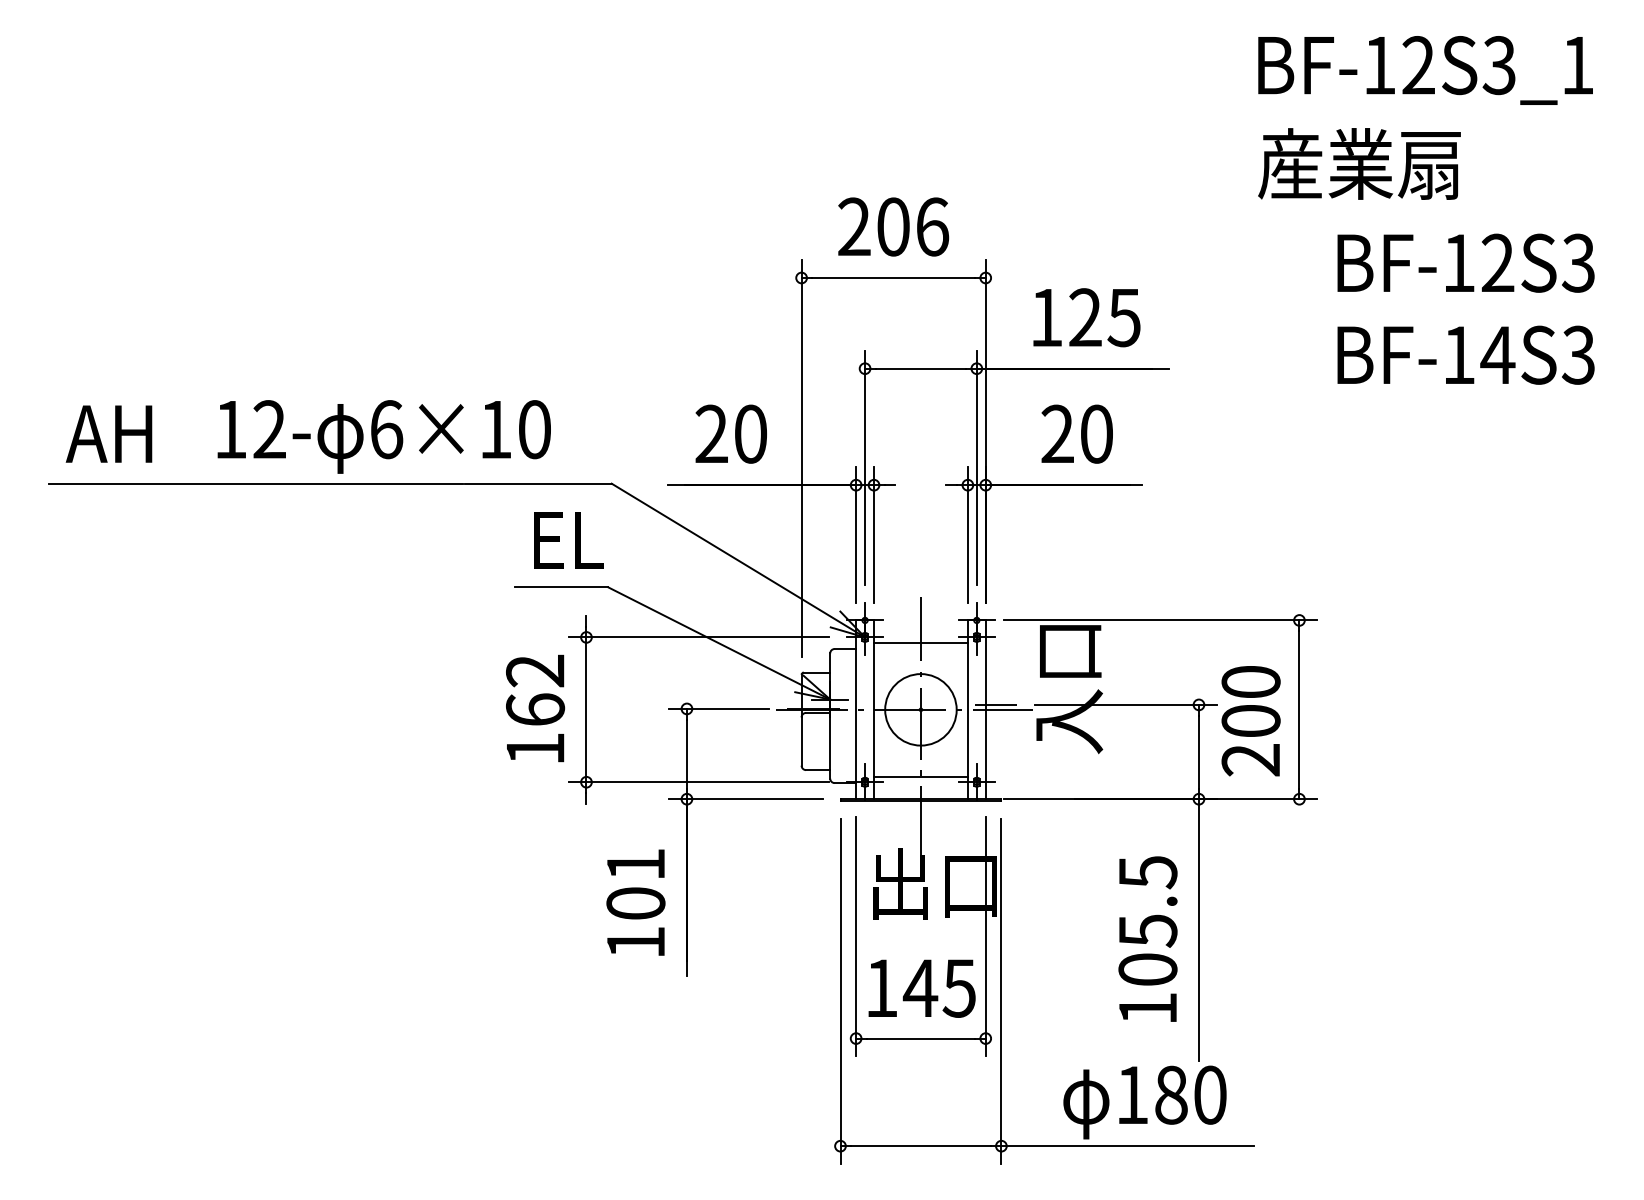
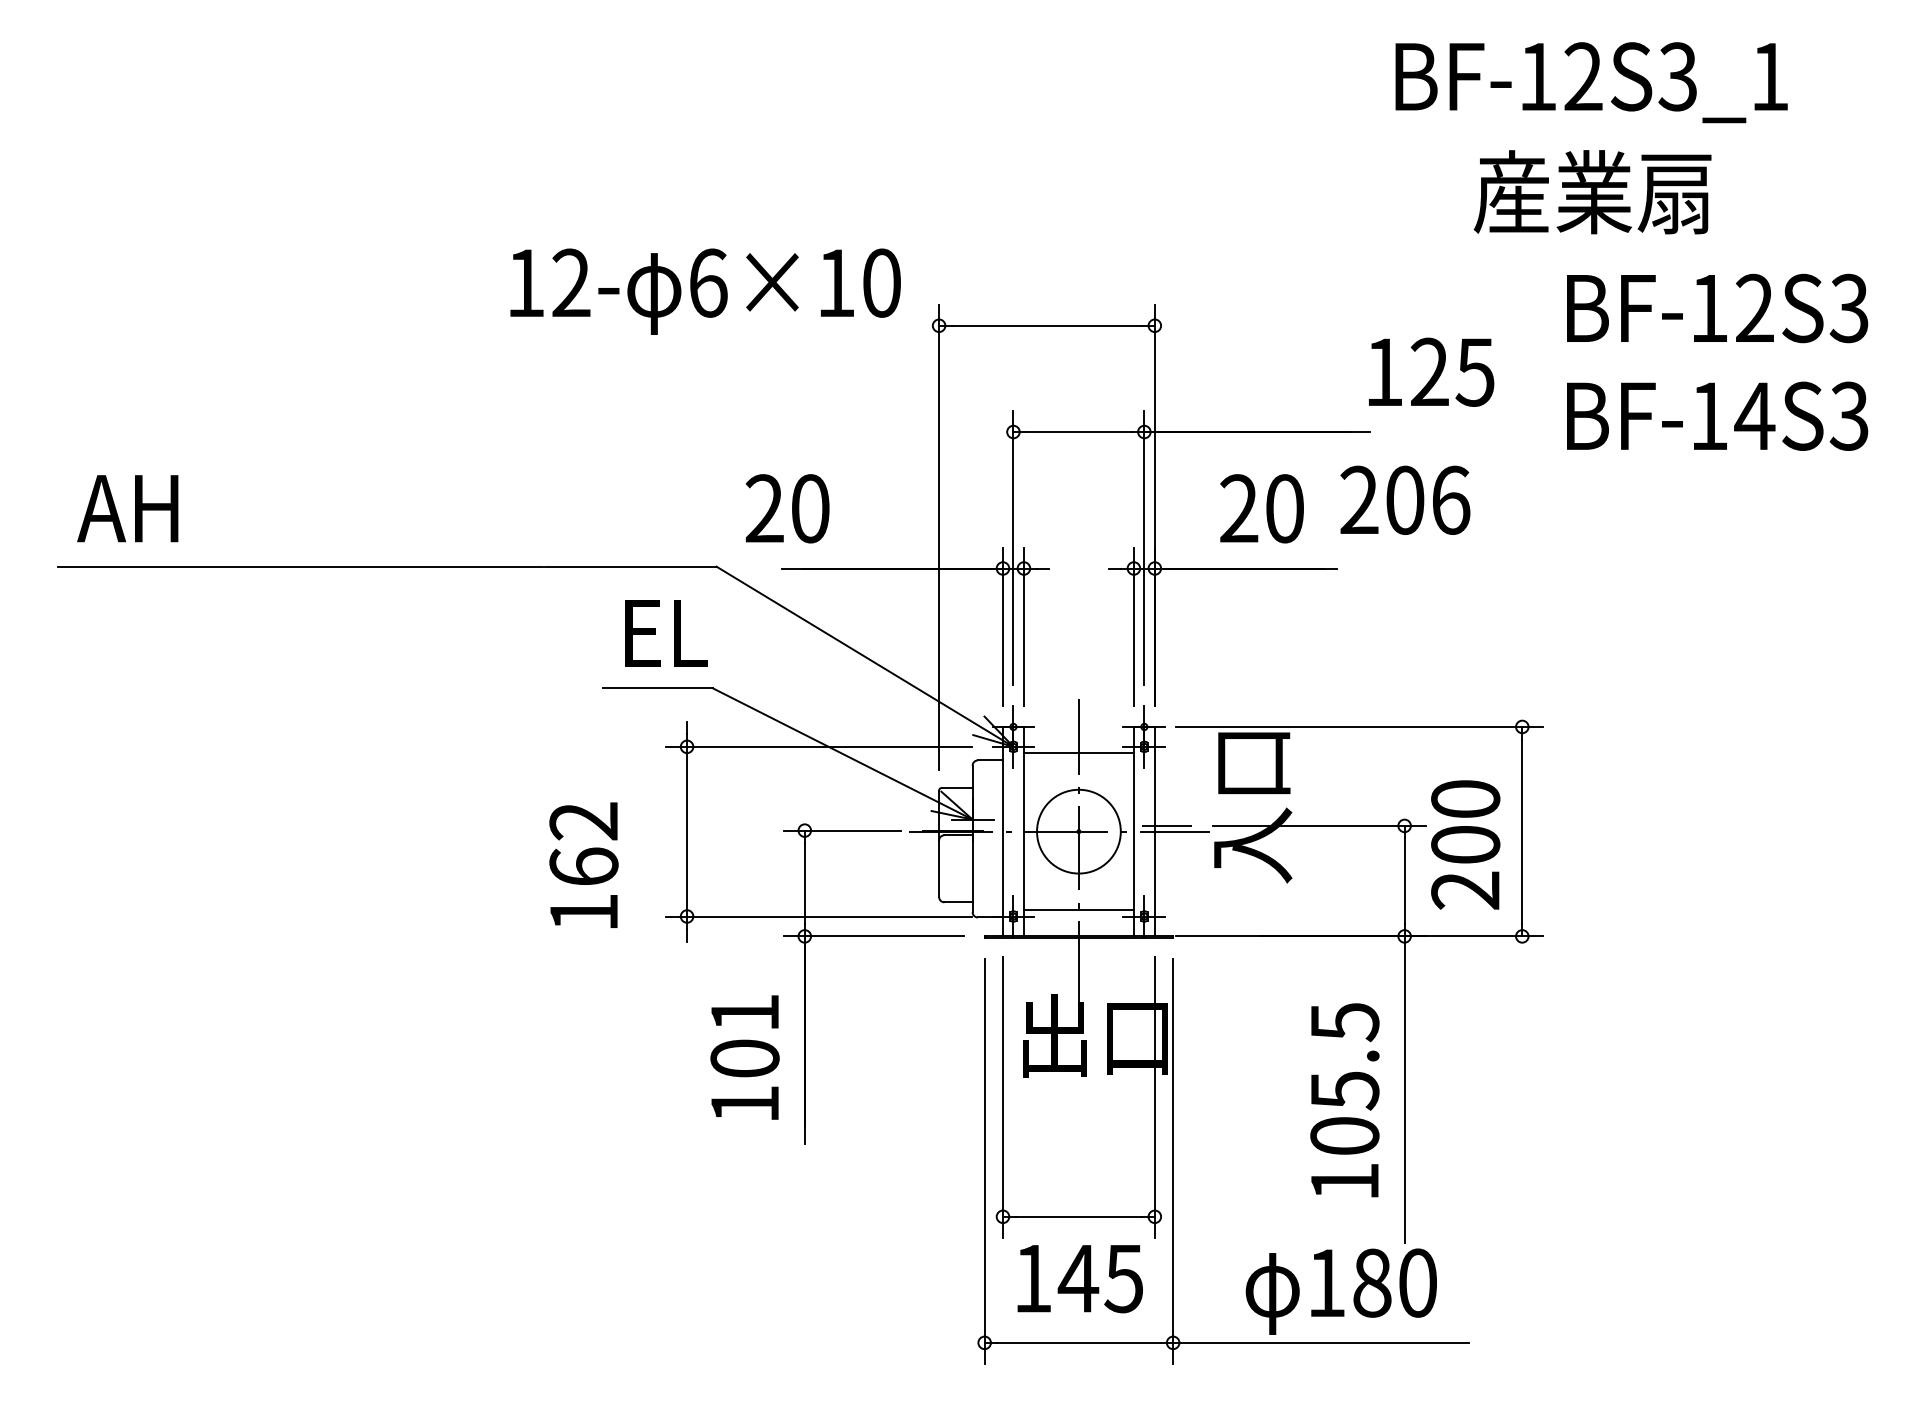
text: (1425, 70) -> (1591, 82), moved
text: (893, 226) -> (1405, 499), moved
text: (1086, 317) -> (1431, 372), moved
text: (730, 433) -> (786, 507), moved
text: (383, 436) -> (704, 291), moved
text: (535, 708) -> (584, 865), moved
text: (921, 988) -> (1079, 1278), moved

